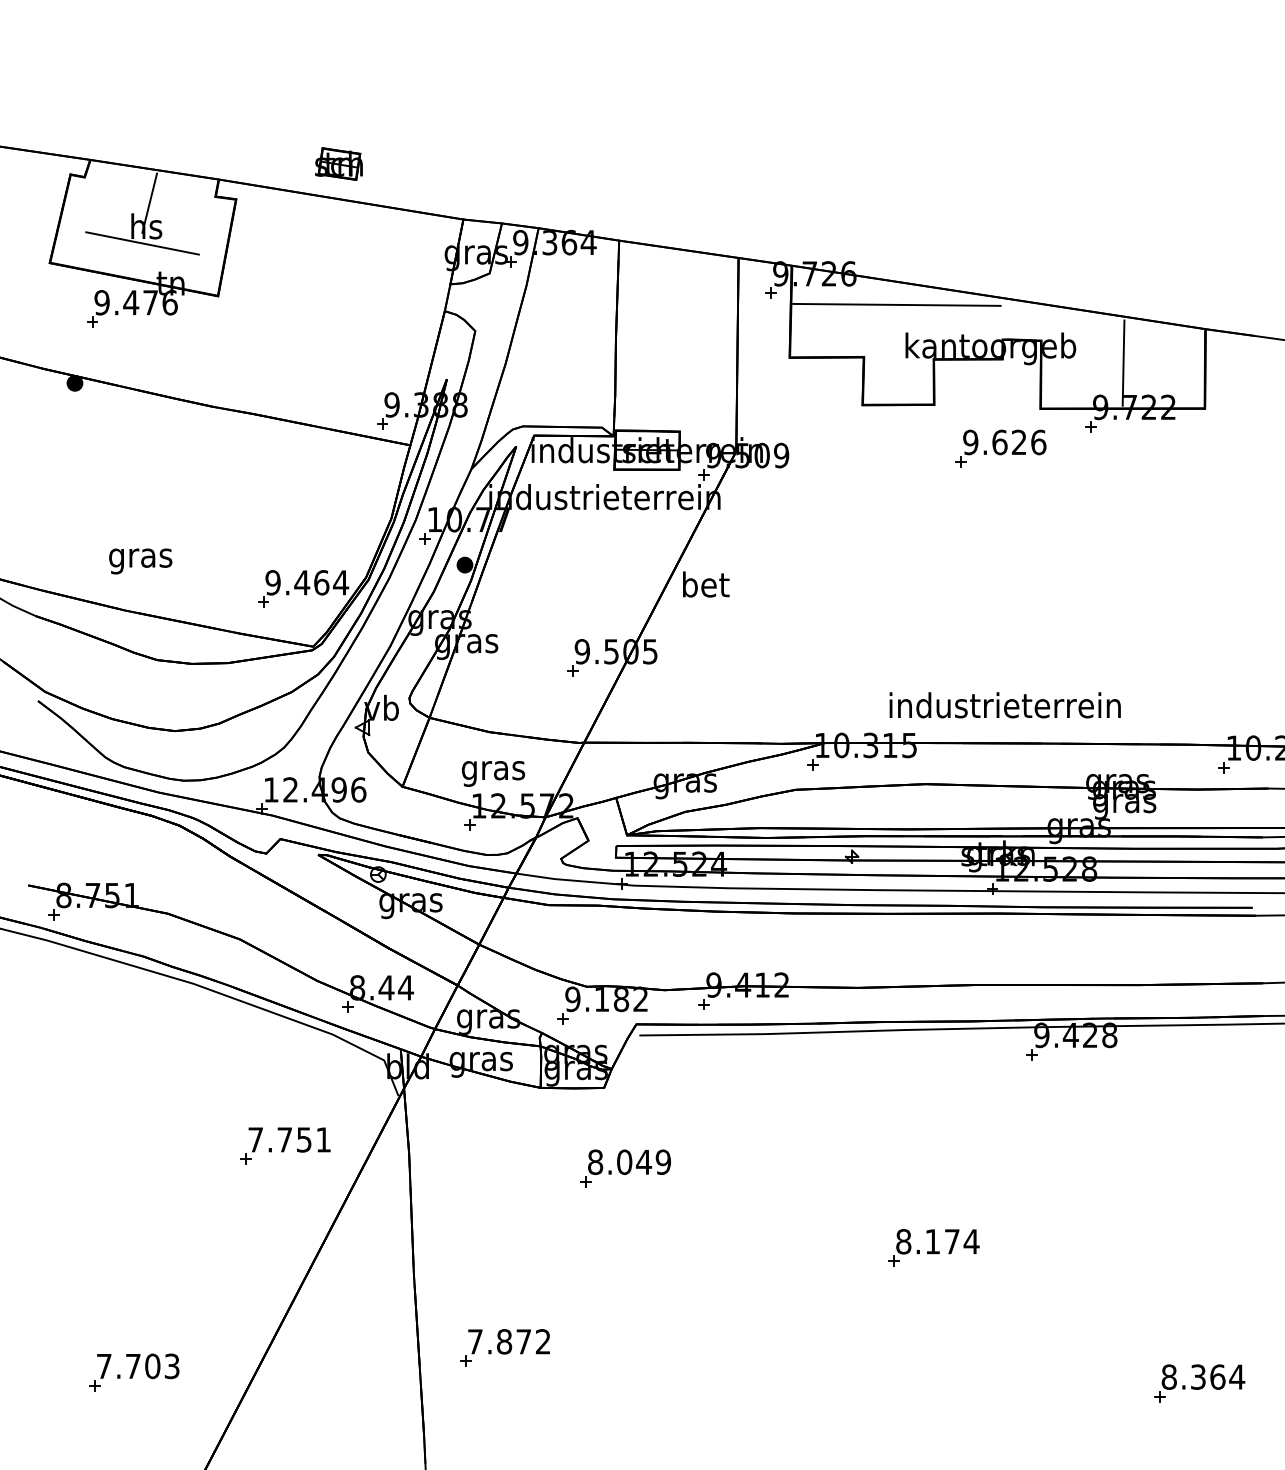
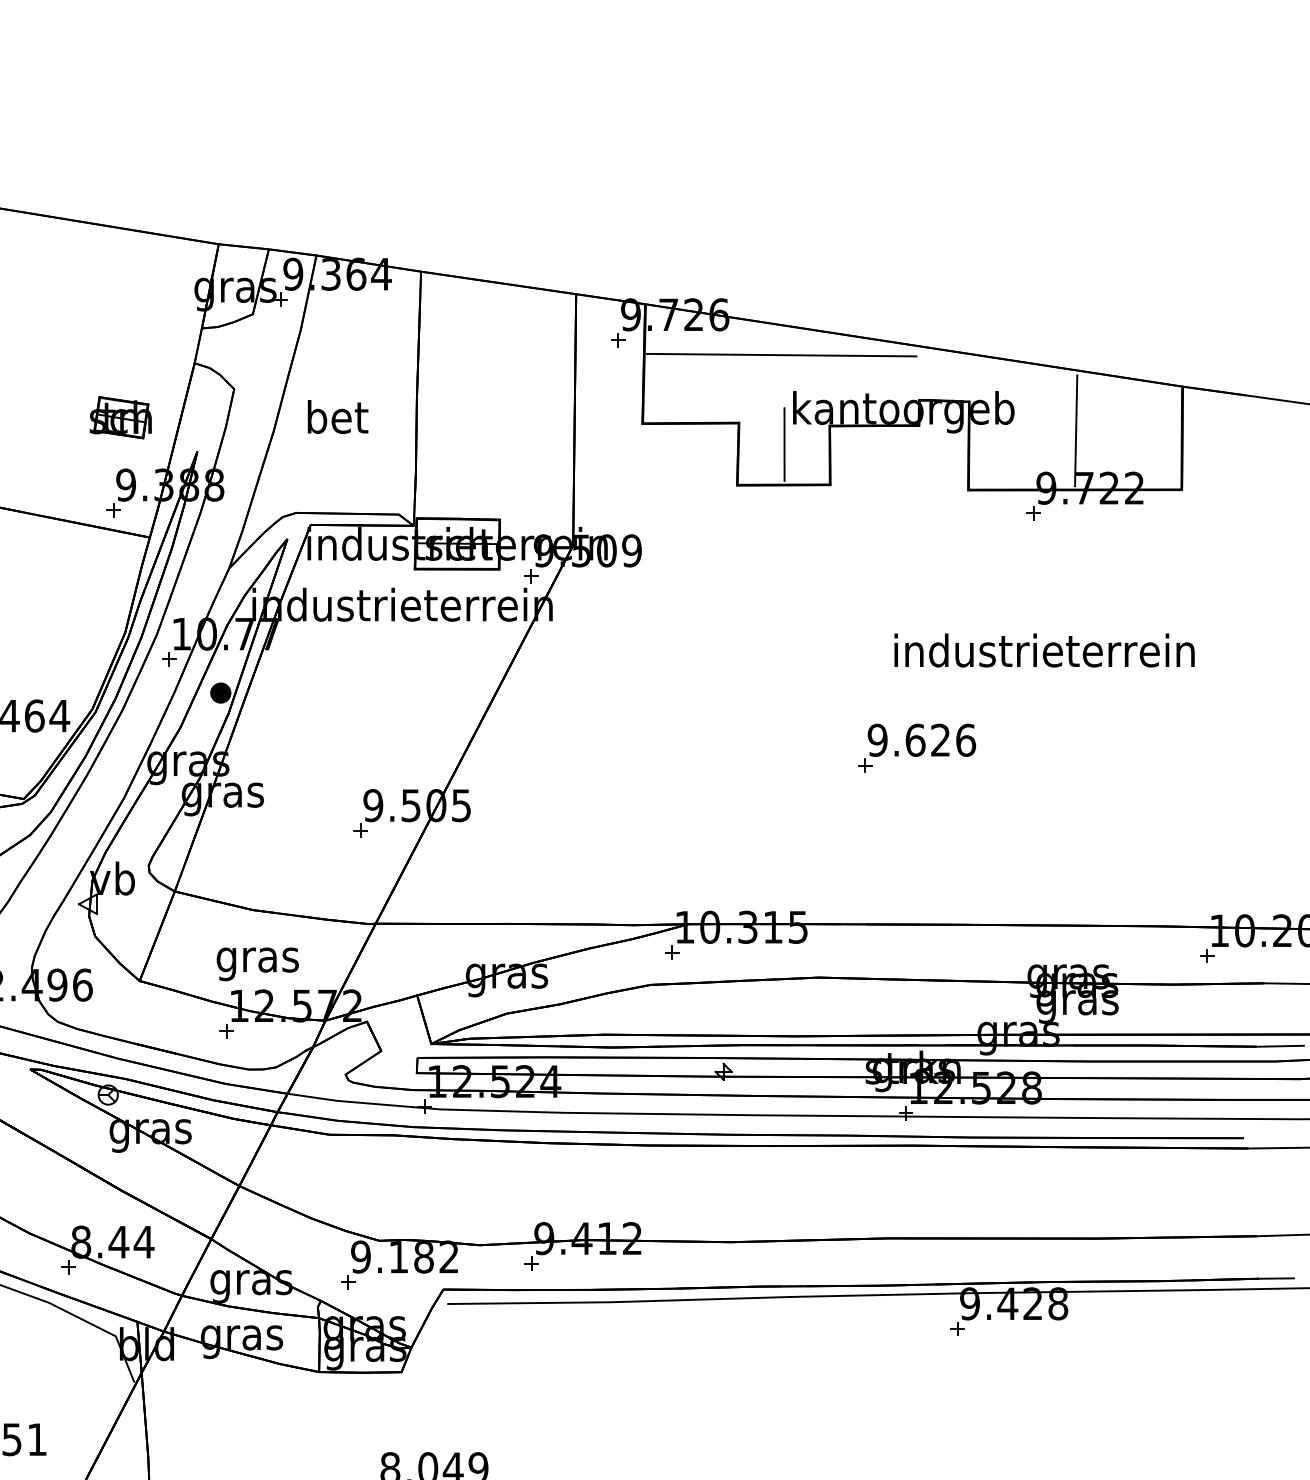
part: (338, 163) -> (120, 416), moved
line: (898, 373) -> (783, 444), added
part: (1000, 448) -> (916, 748), moved
text: (706, 584) -> (338, 416), moved
text: (1004, 705) -> (1043, 650), moved

